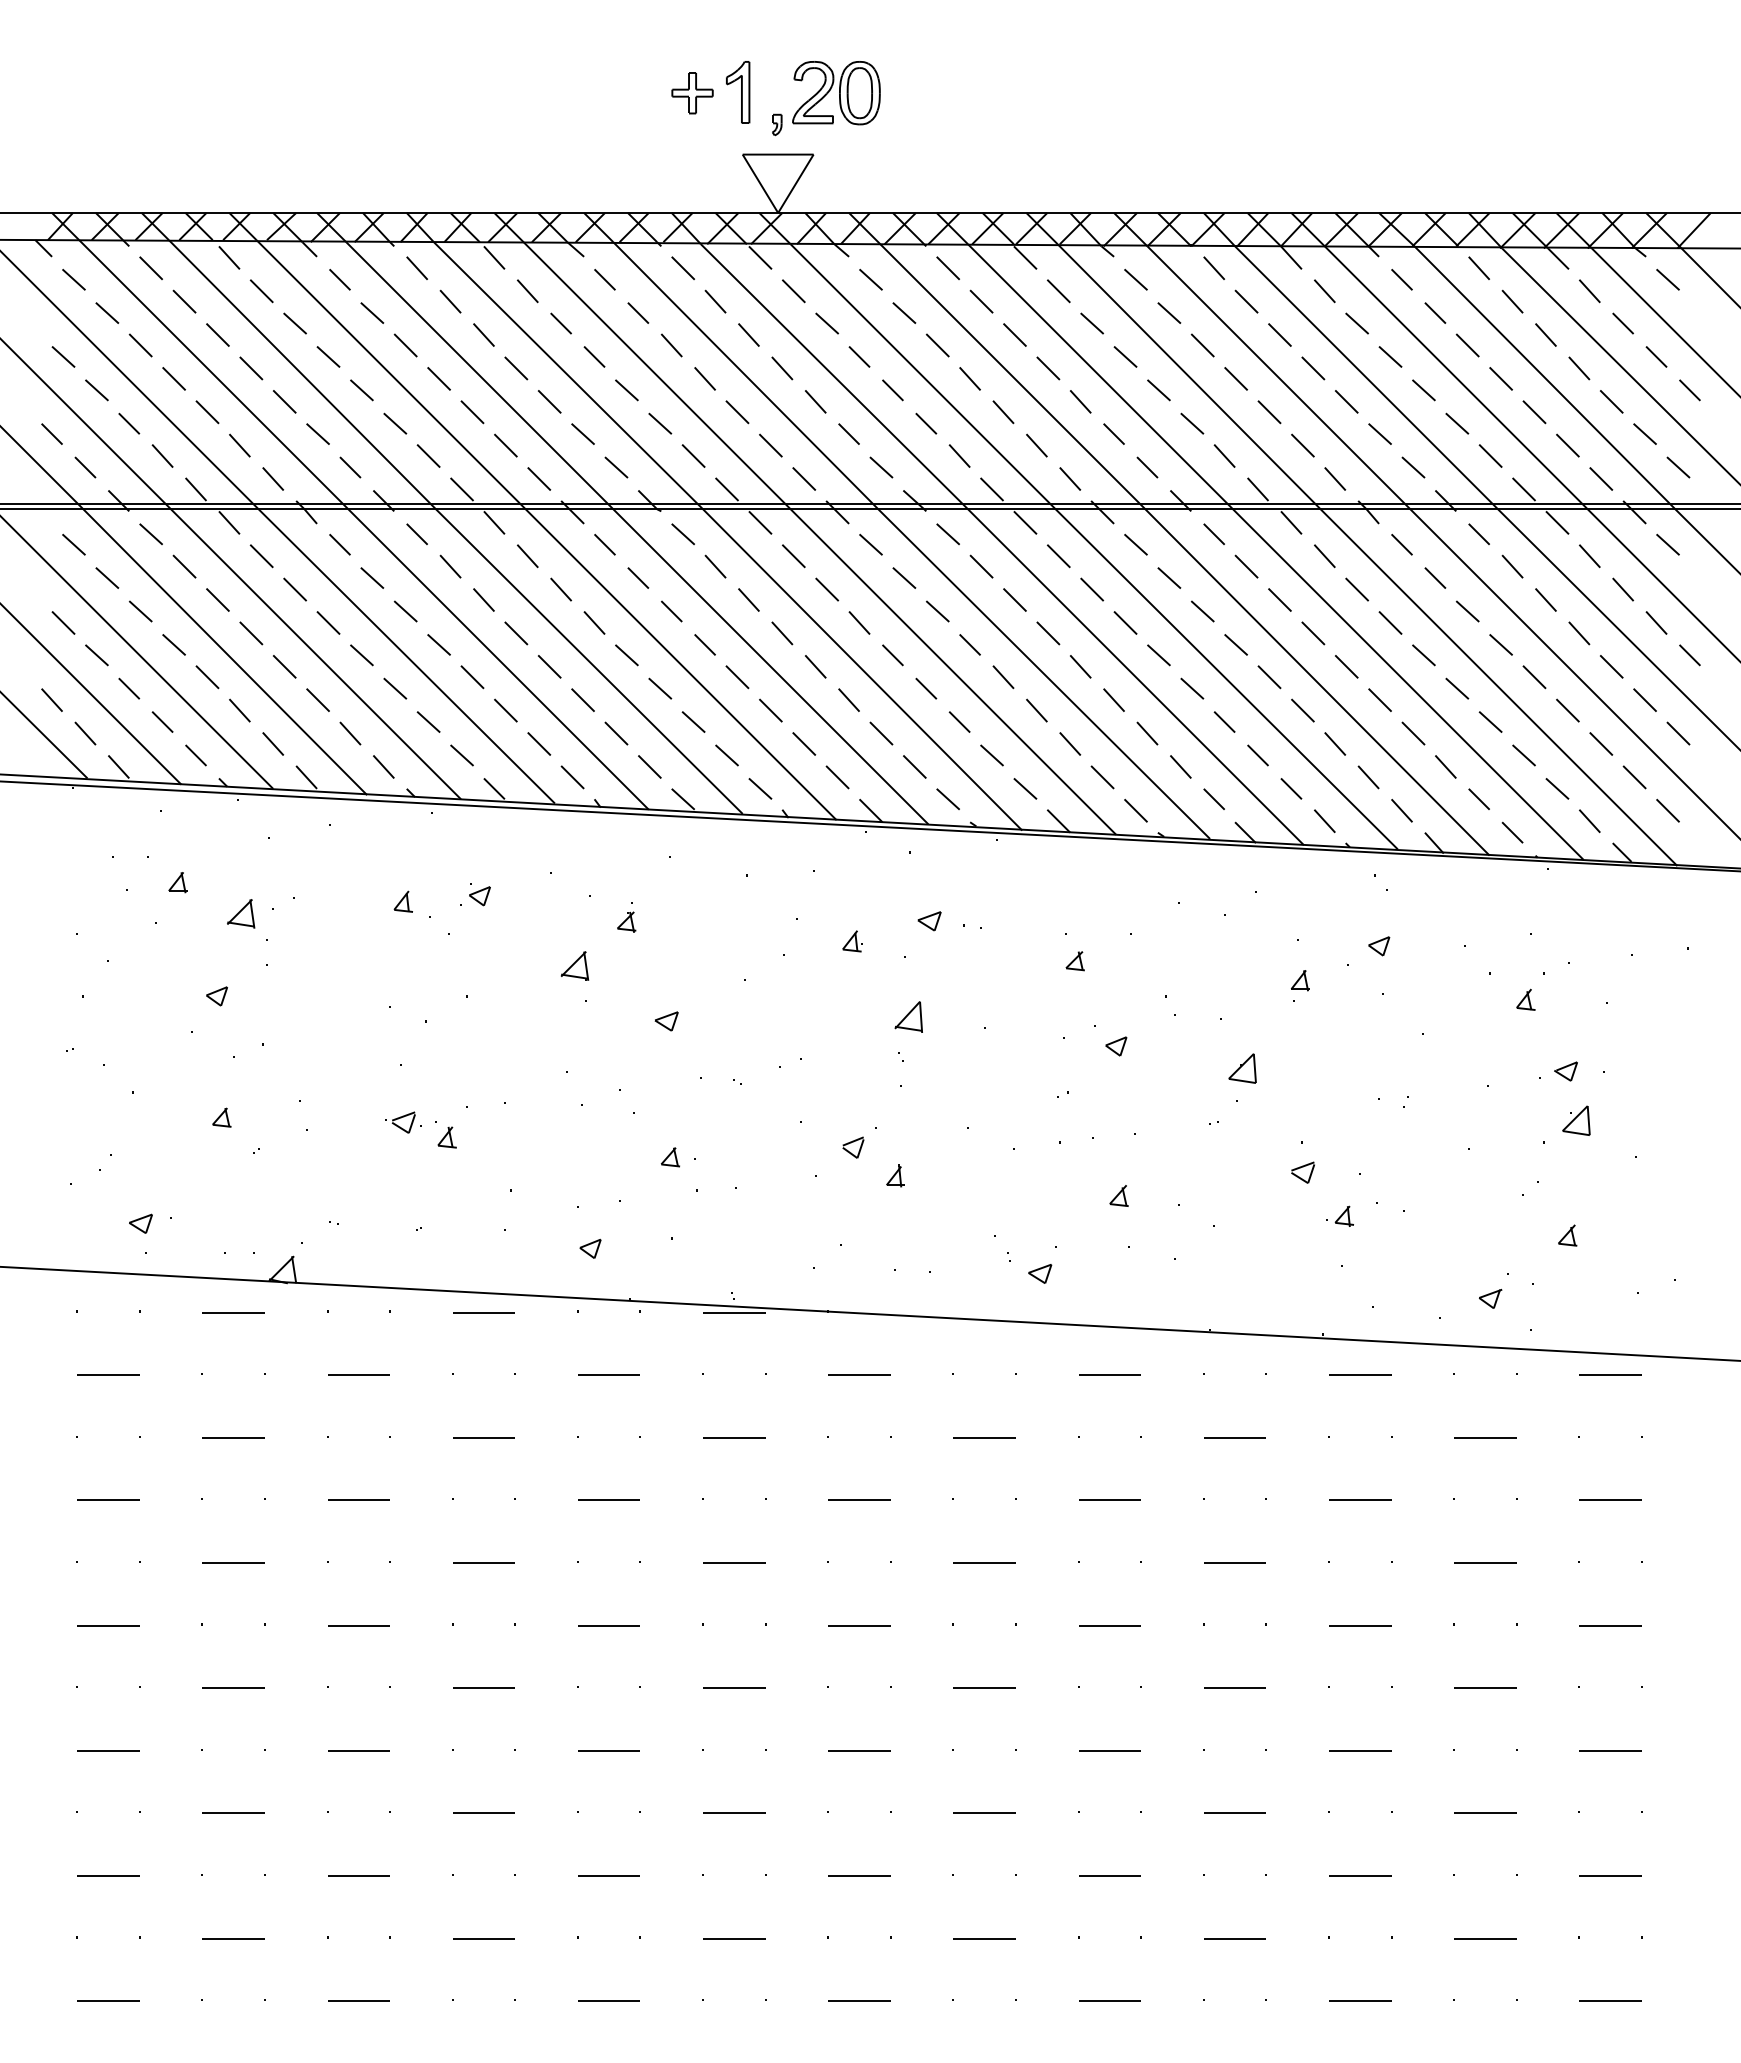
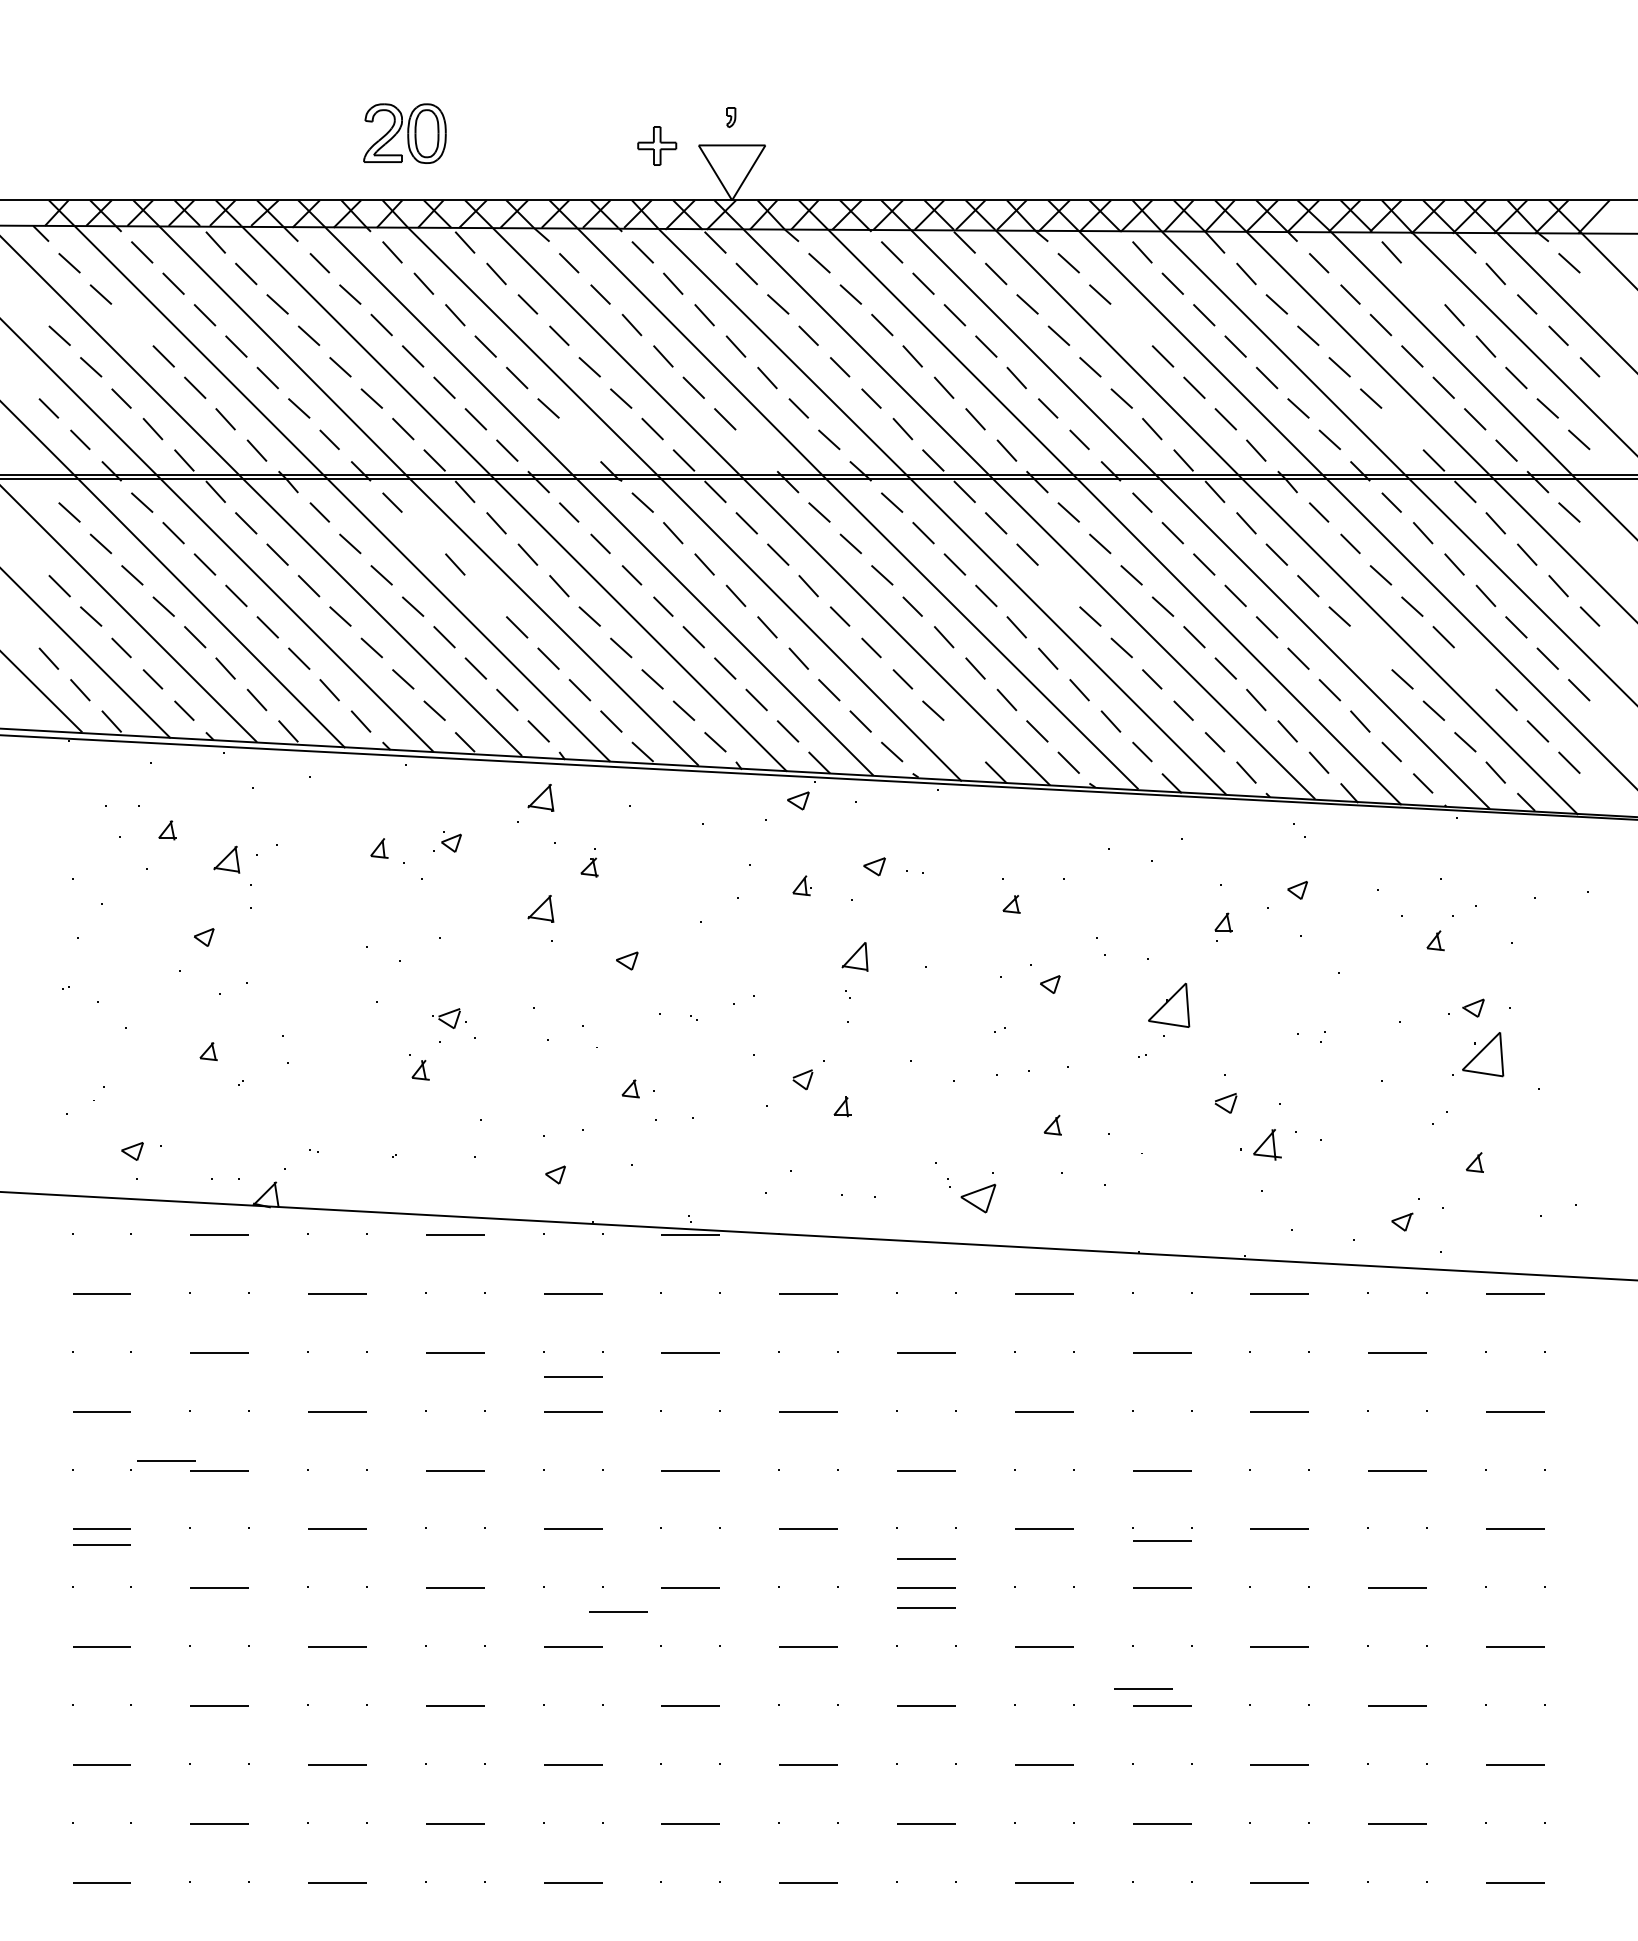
part: (738, 92) -> (694, 86), removed
part: (692, 93) -> (657, 146), moved
part: (836, 93) -> (405, 134), moved
line: (1512, 301) -> (1423, 283), removed
line: (140, 345) -> (132, 325), removed
line: (1202, 345) -> (1131, 325), removed
line: (1490, 455) -> (1402, 428), removed
line: (616, 467) -> (580, 439), removed
line: (804, 478) -> (756, 450), removed
line: (450, 566) -> (423, 532), removed
line: (1125, 622) -> (1058, 585), removed
line: (516, 633) -> (485, 596), removed
line: (1457, 688) -> (1371, 647), removed
line: (1567, 710) -> (1474, 668), removed
line: (1025, 788) -> (964, 741), removed
part: (574, 847) -> (540, 797), added
part: (848, 851) -> (798, 801), added
part: (1242, 1068) -> (1169, 1005), size x1.6
part: (1576, 1120) -> (1483, 1054), size x1.6
part: (403, 1122) -> (449, 1018), moved
part: (1339, 1215) -> (1260, 1143), size x1.6
part: (1040, 1273) -> (978, 1198), size x1.6
line: (608, 1463) -> (572, 1376), added
line: (177, 1552) -> (166, 1460), added
line: (1234, 1637) -> (1161, 1540), added
line: (108, 1641) -> (102, 1544), added
line: (984, 1656) -> (926, 1558), added
line: (984, 1709) -> (926, 1608), added
line: (657, 1712) -> (618, 1611), added
line: (1215, 1794) -> (1143, 1688), added

